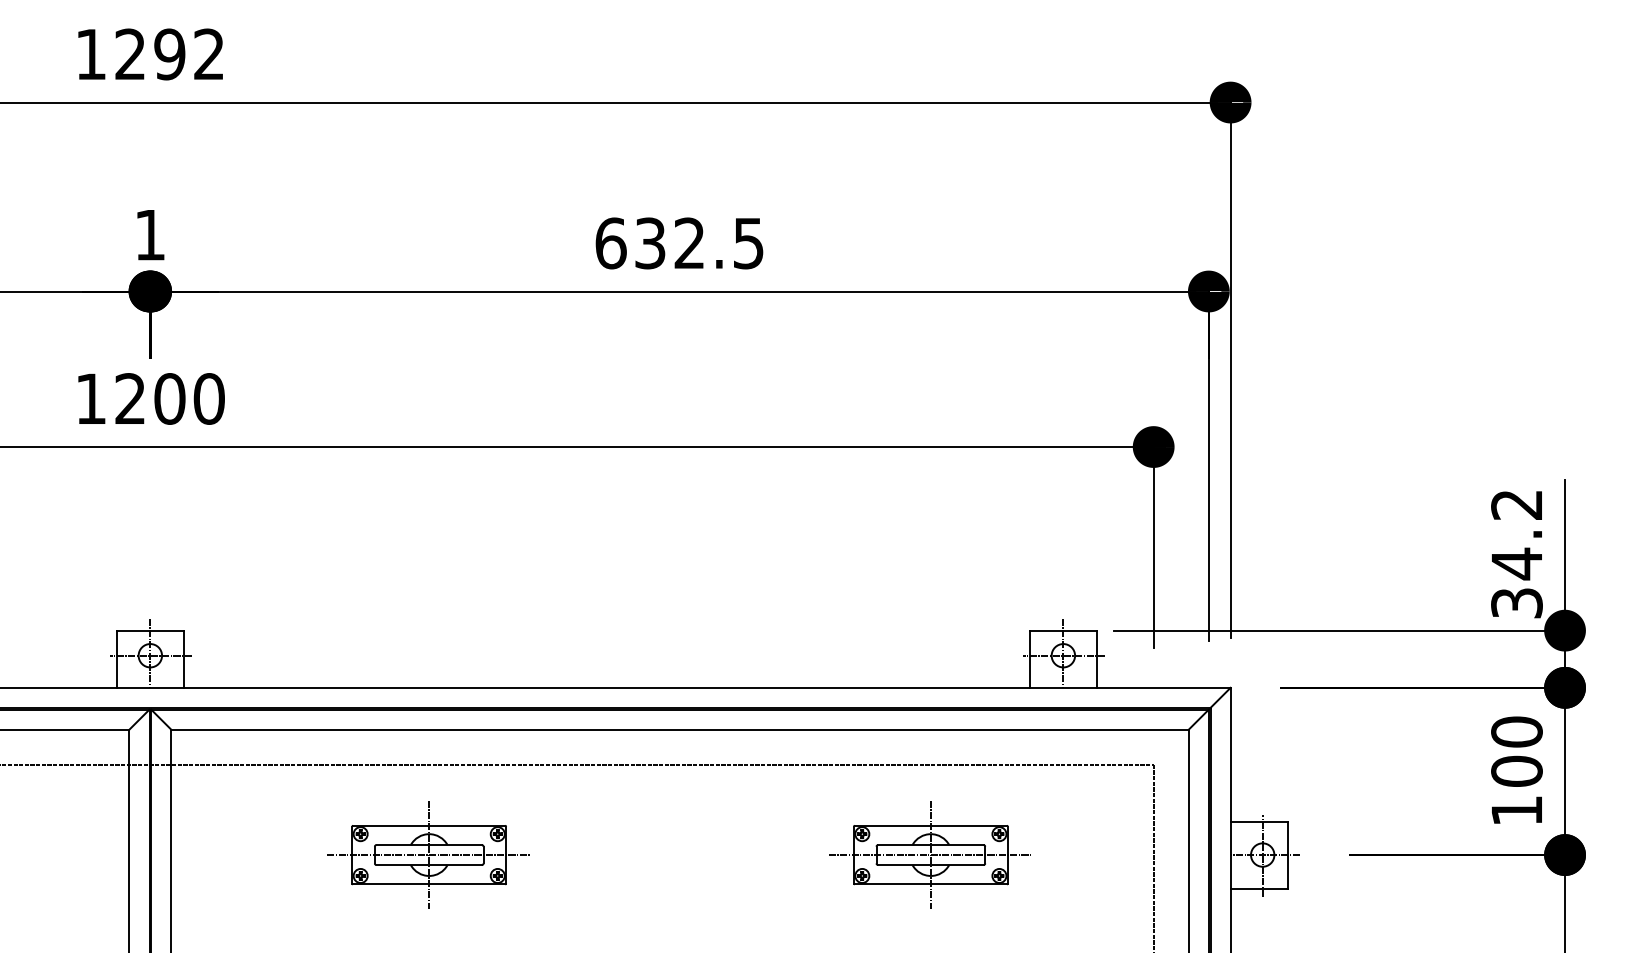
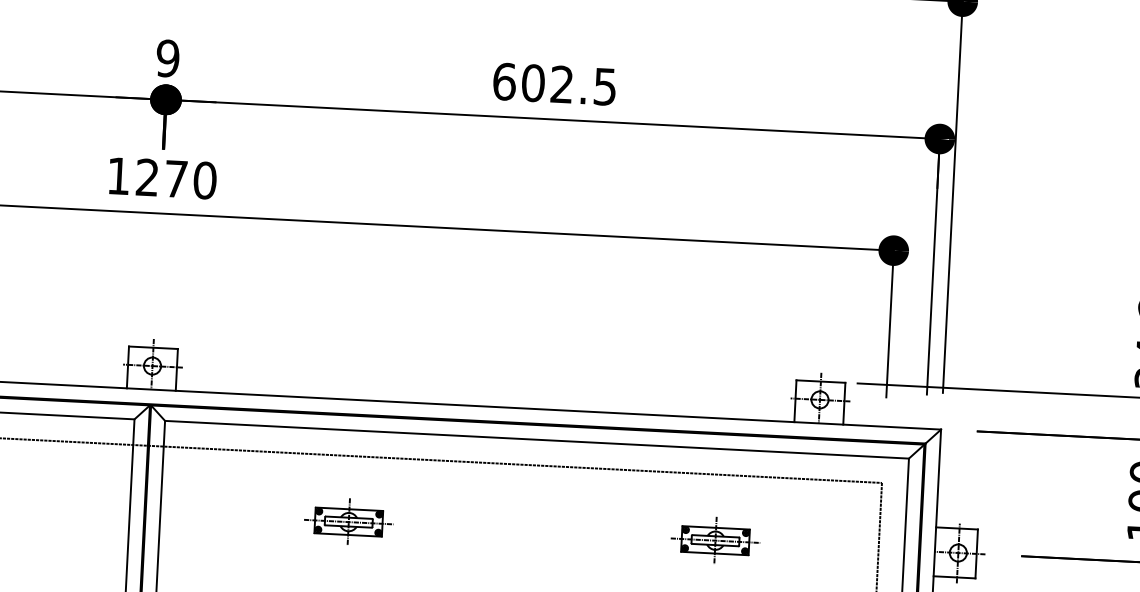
text: (149, 235) -> (167, 58), 1 -> 9
text: (650, 243) -> (533, 83), 632.5 -> 602.5
text: (169, 398) -> (176, 178), 1200 -> 1270
part: (428, 854) -> (348, 521), size x0.6
part: (929, 854) -> (714, 540), size x0.6

